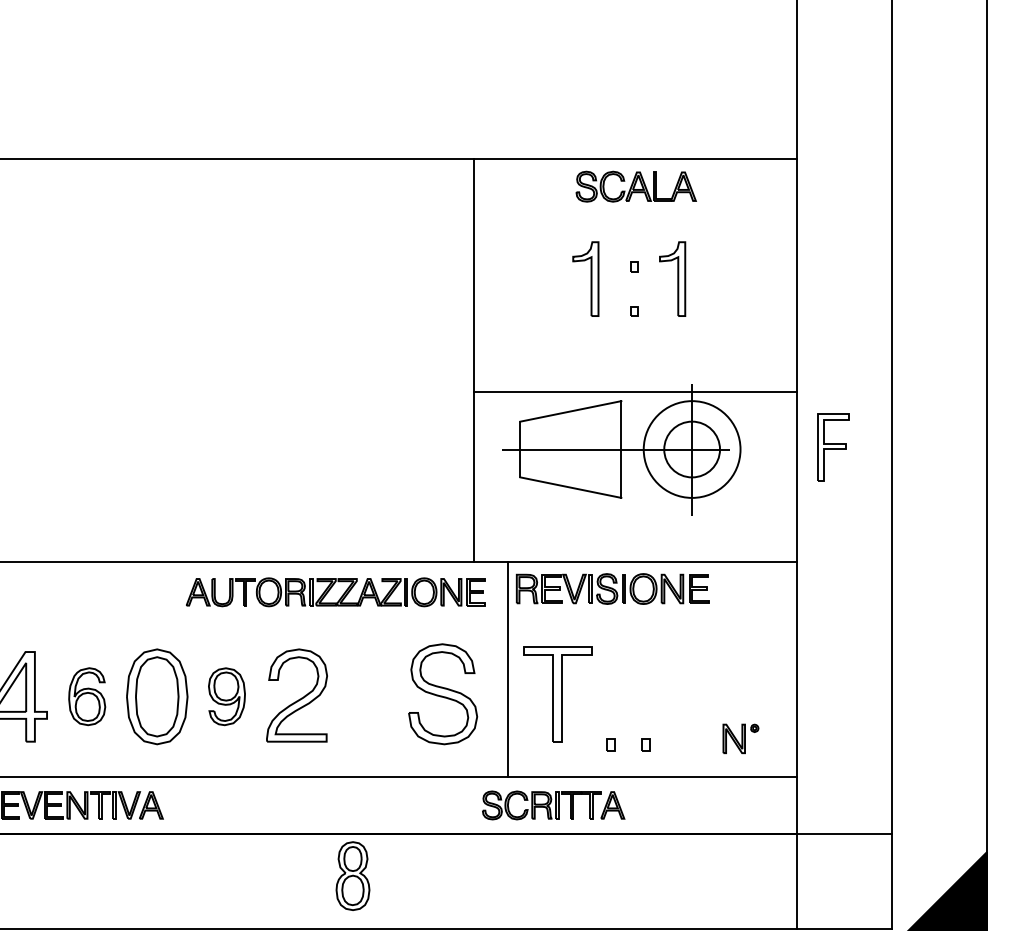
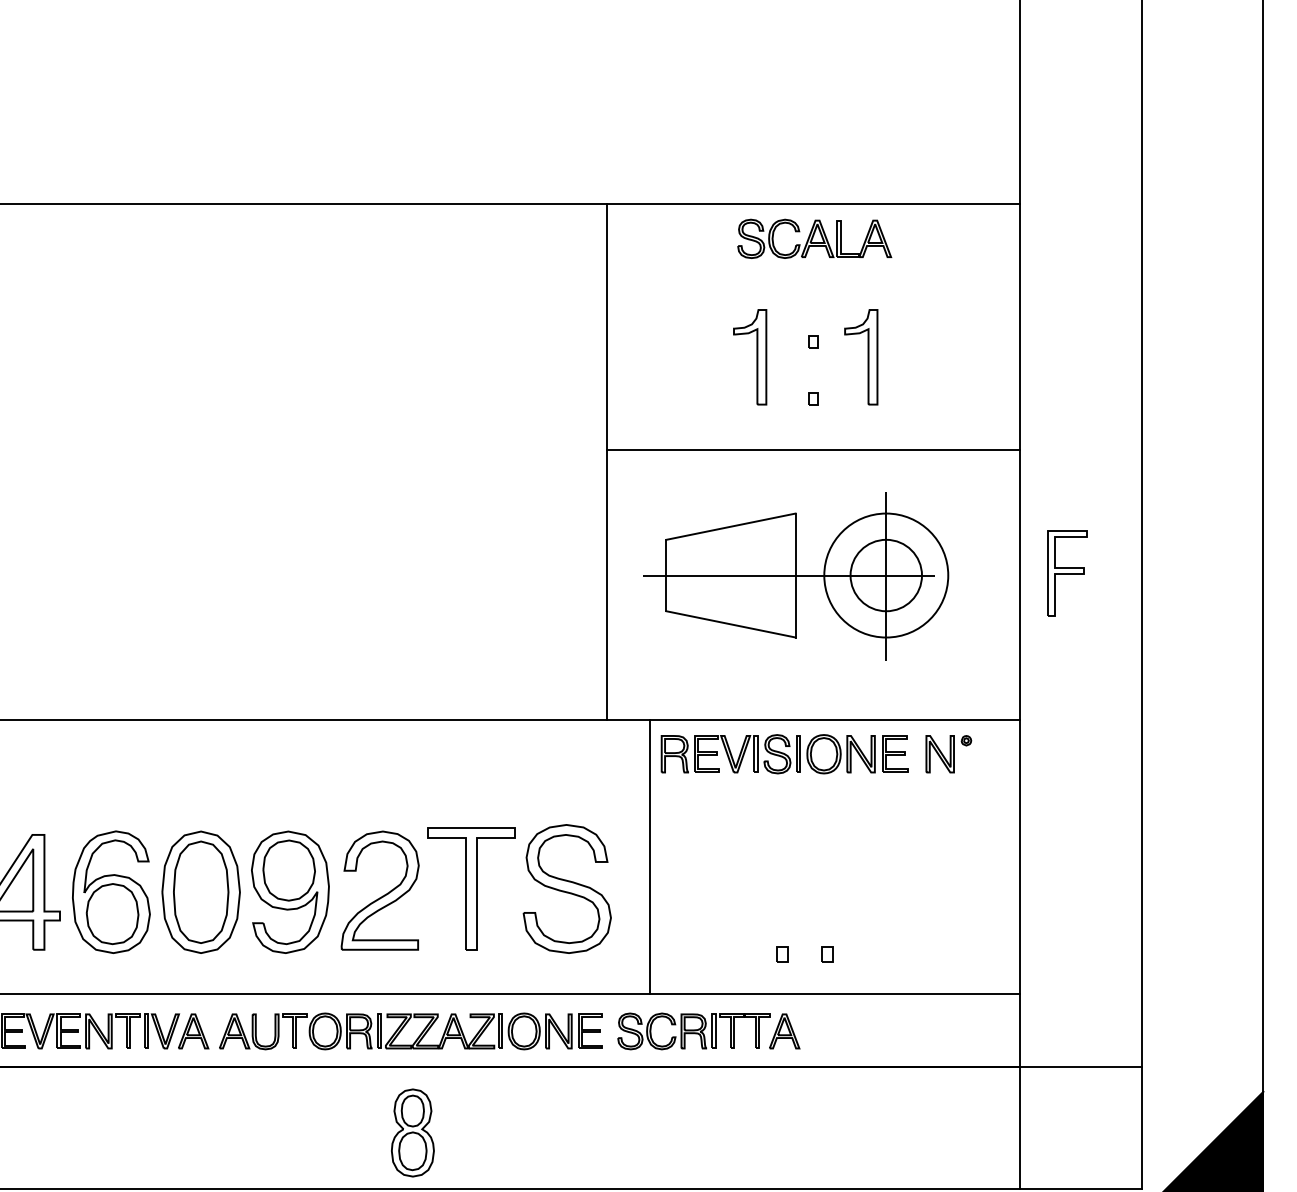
line: (635, 391) -> (813, 449), moved
part: (331, 588) -> (405, 1026), moved
part: (558, 693) -> (471, 888), moved
part: (87, 696) -> (111, 891), size x1.67
part: (227, 696) -> (290, 891), size x1.67
part: (740, 739) -> (948, 754), moved
part: (352, 875) -> (412, 1132), moved

